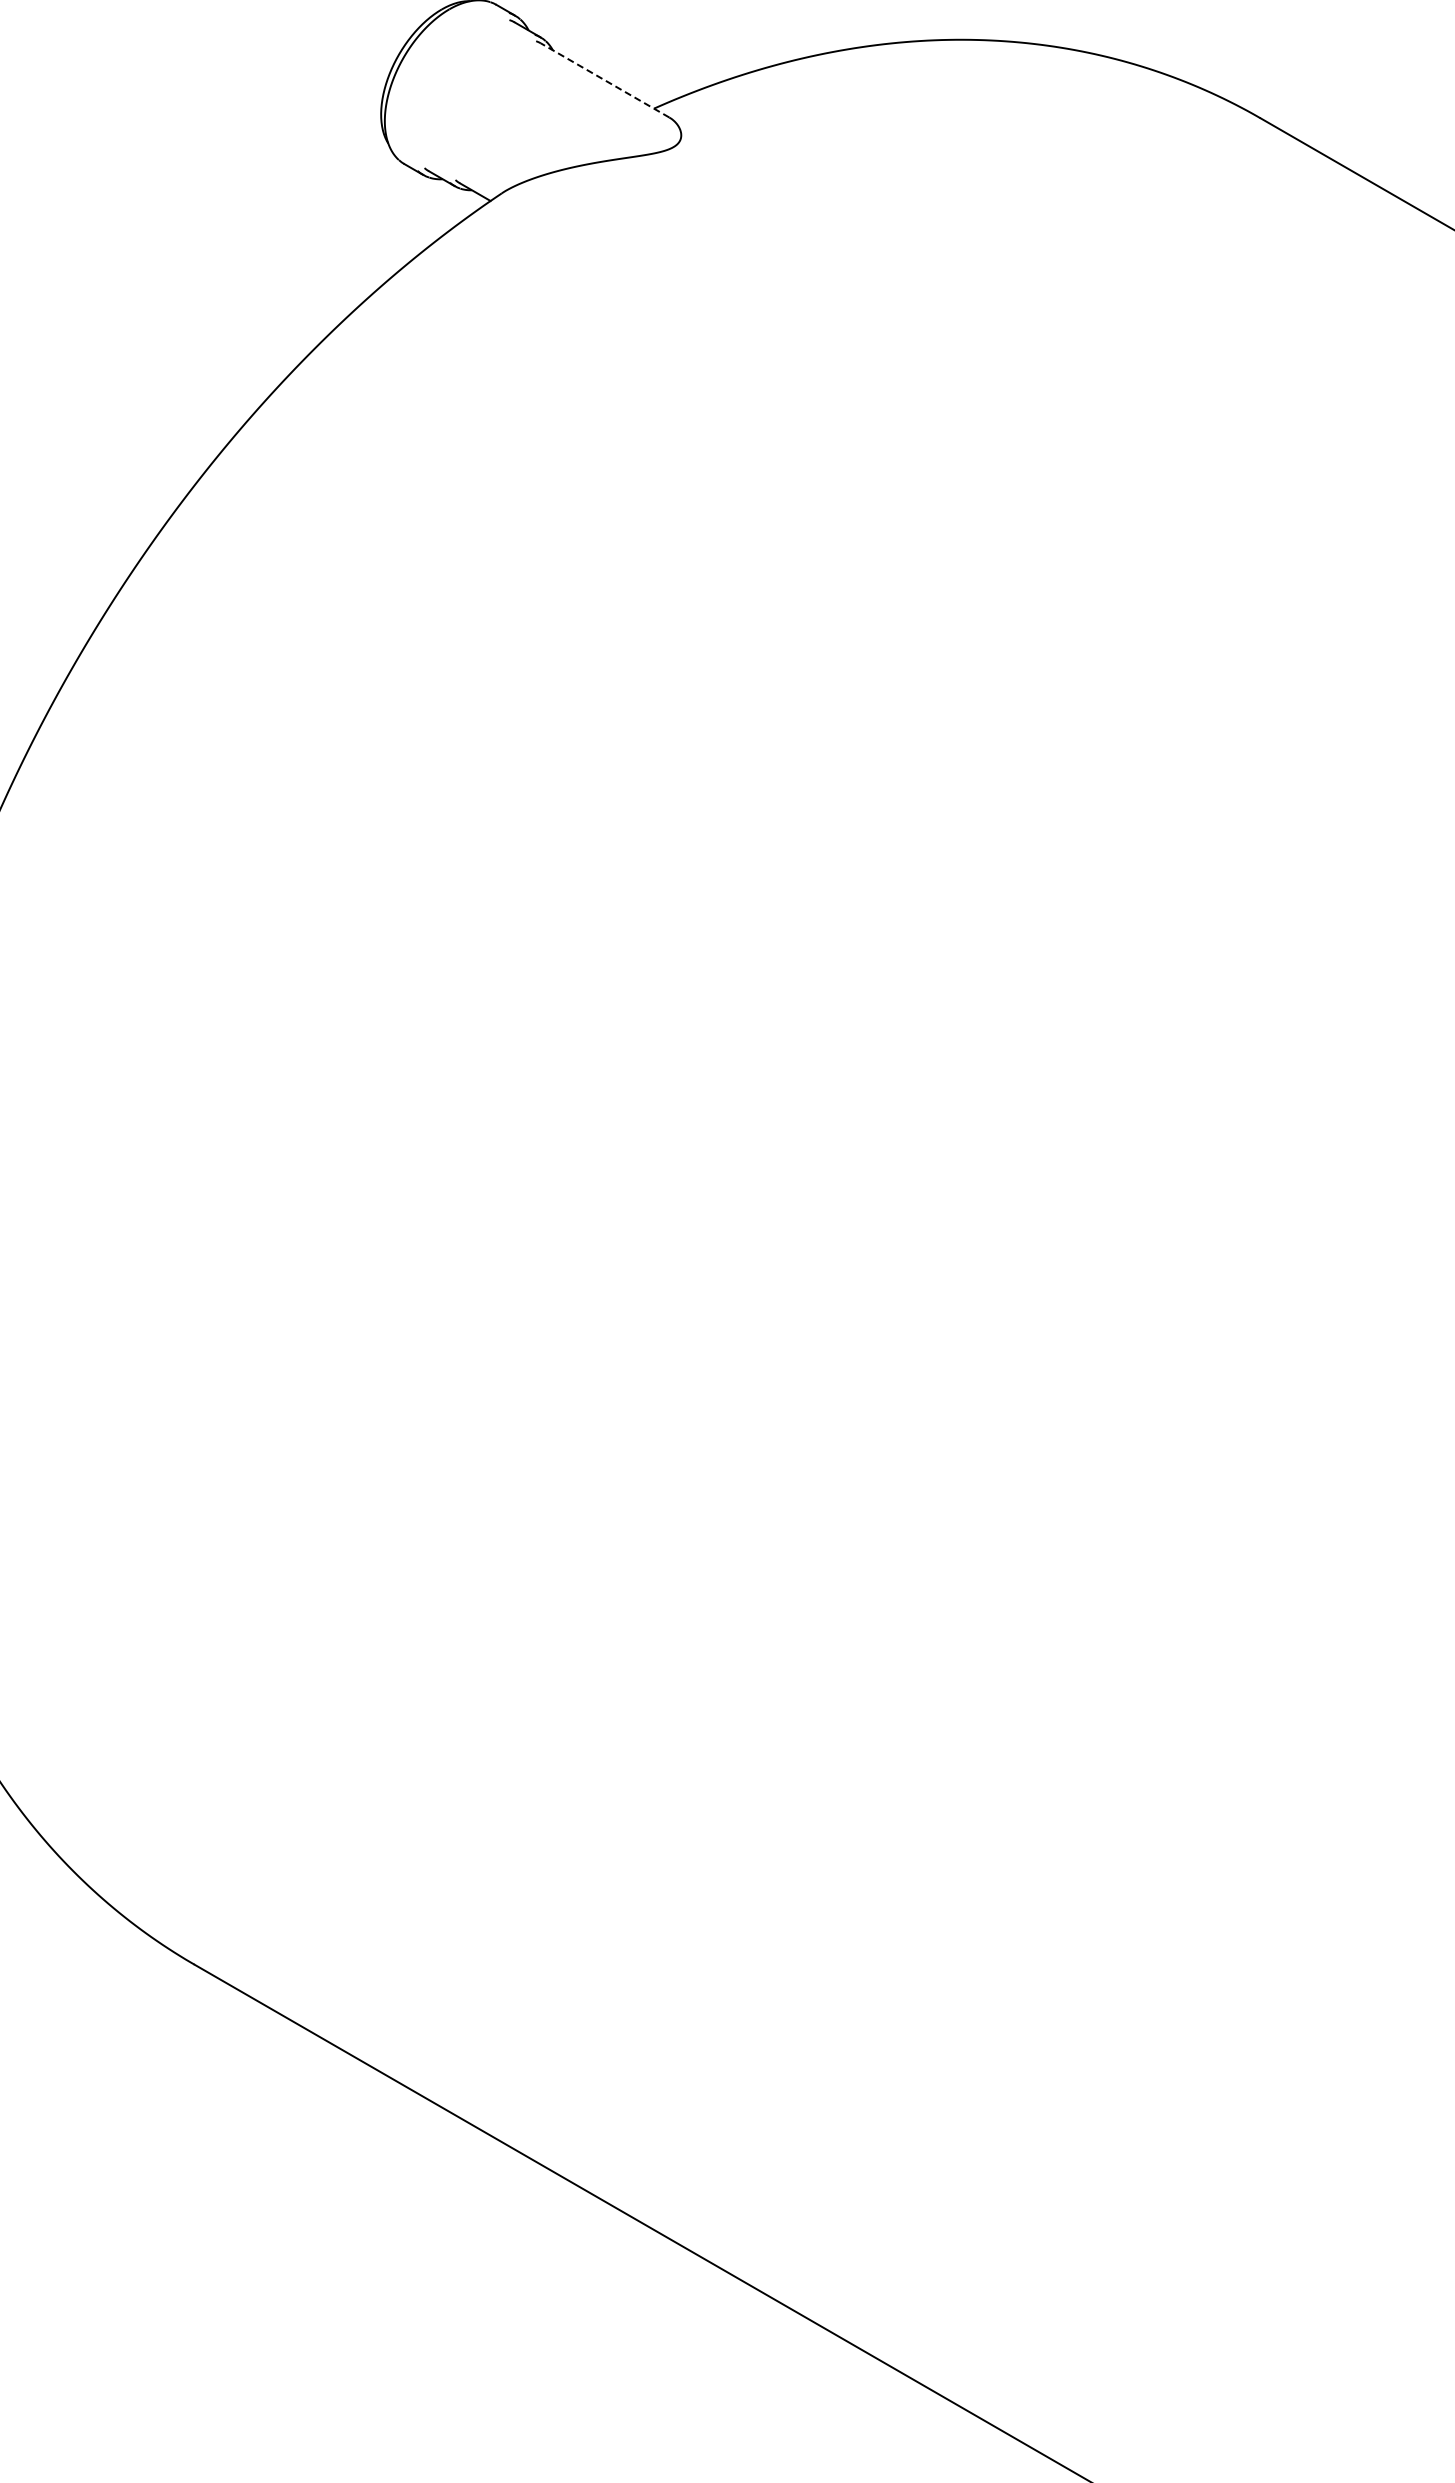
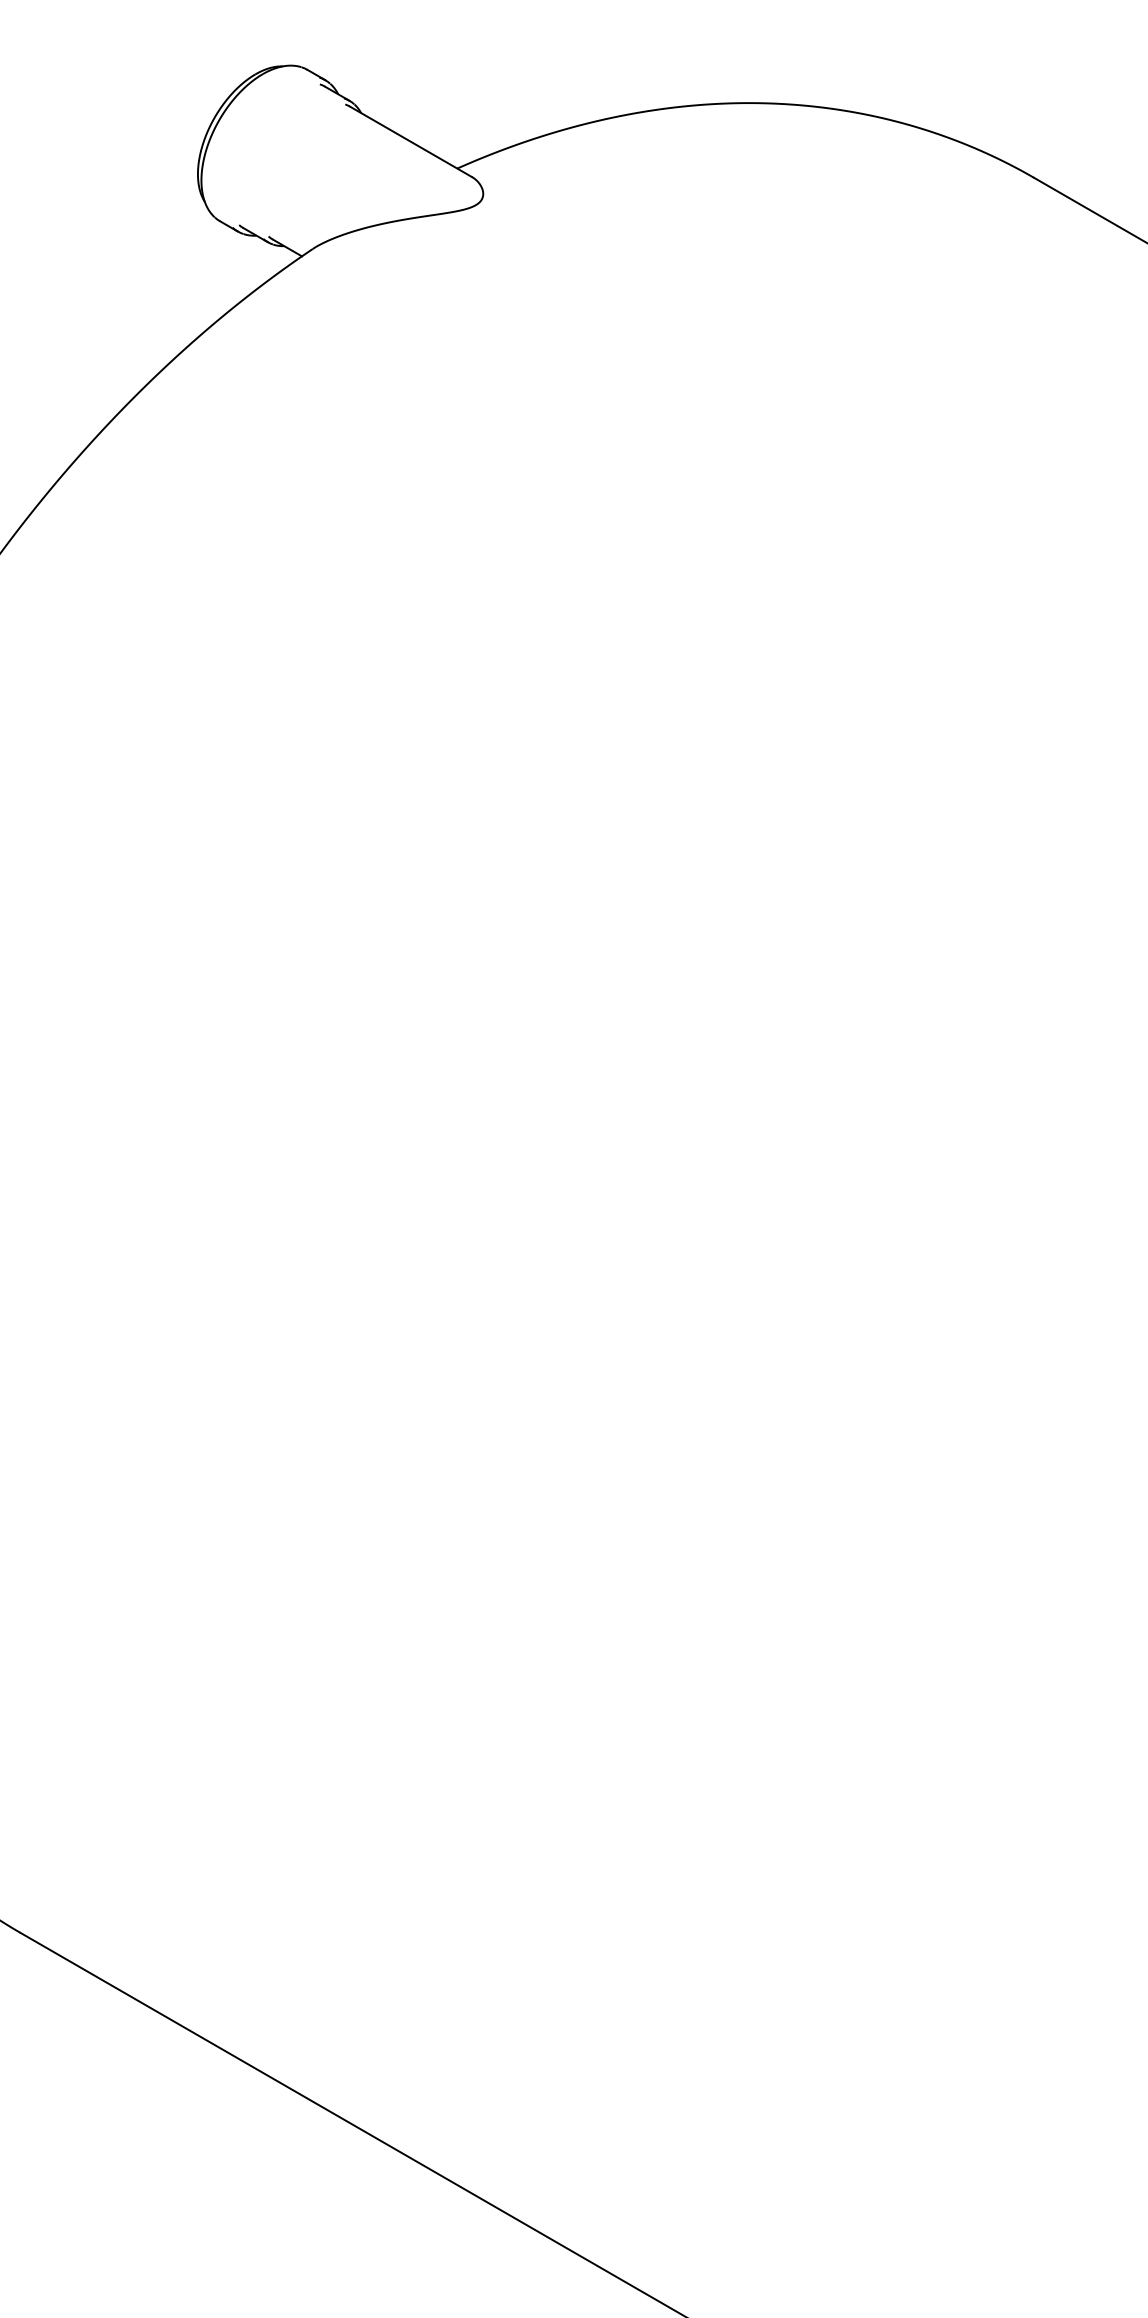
line: (604, 80) -> (410, 141), dashed -> solid

